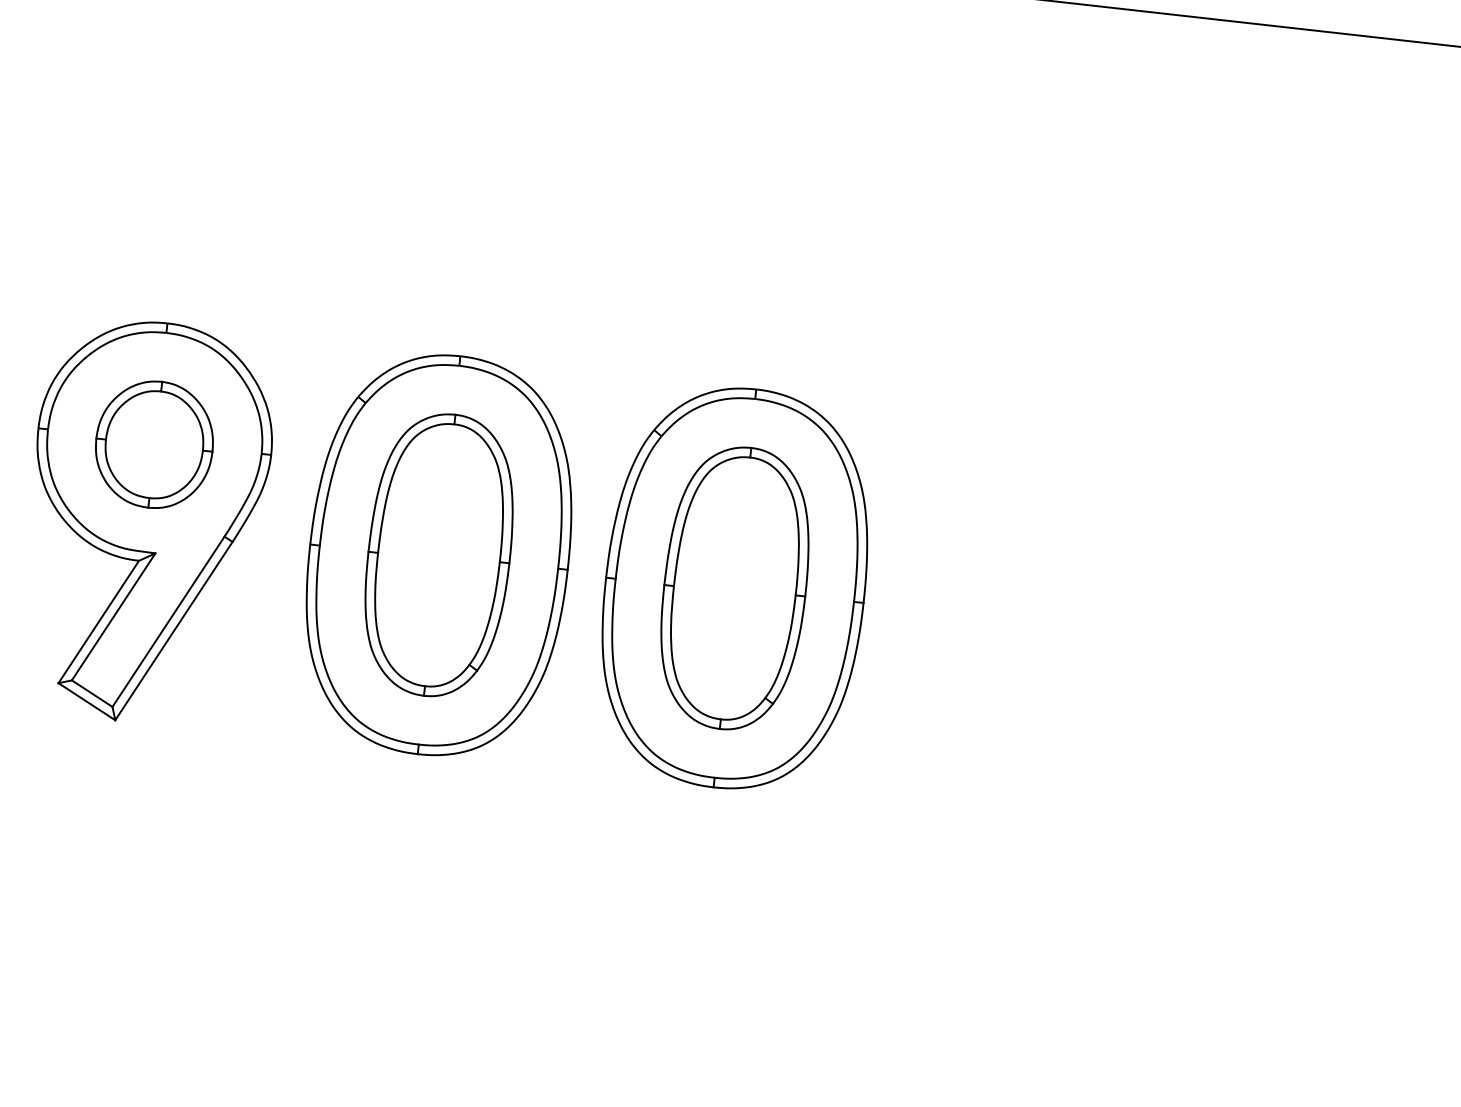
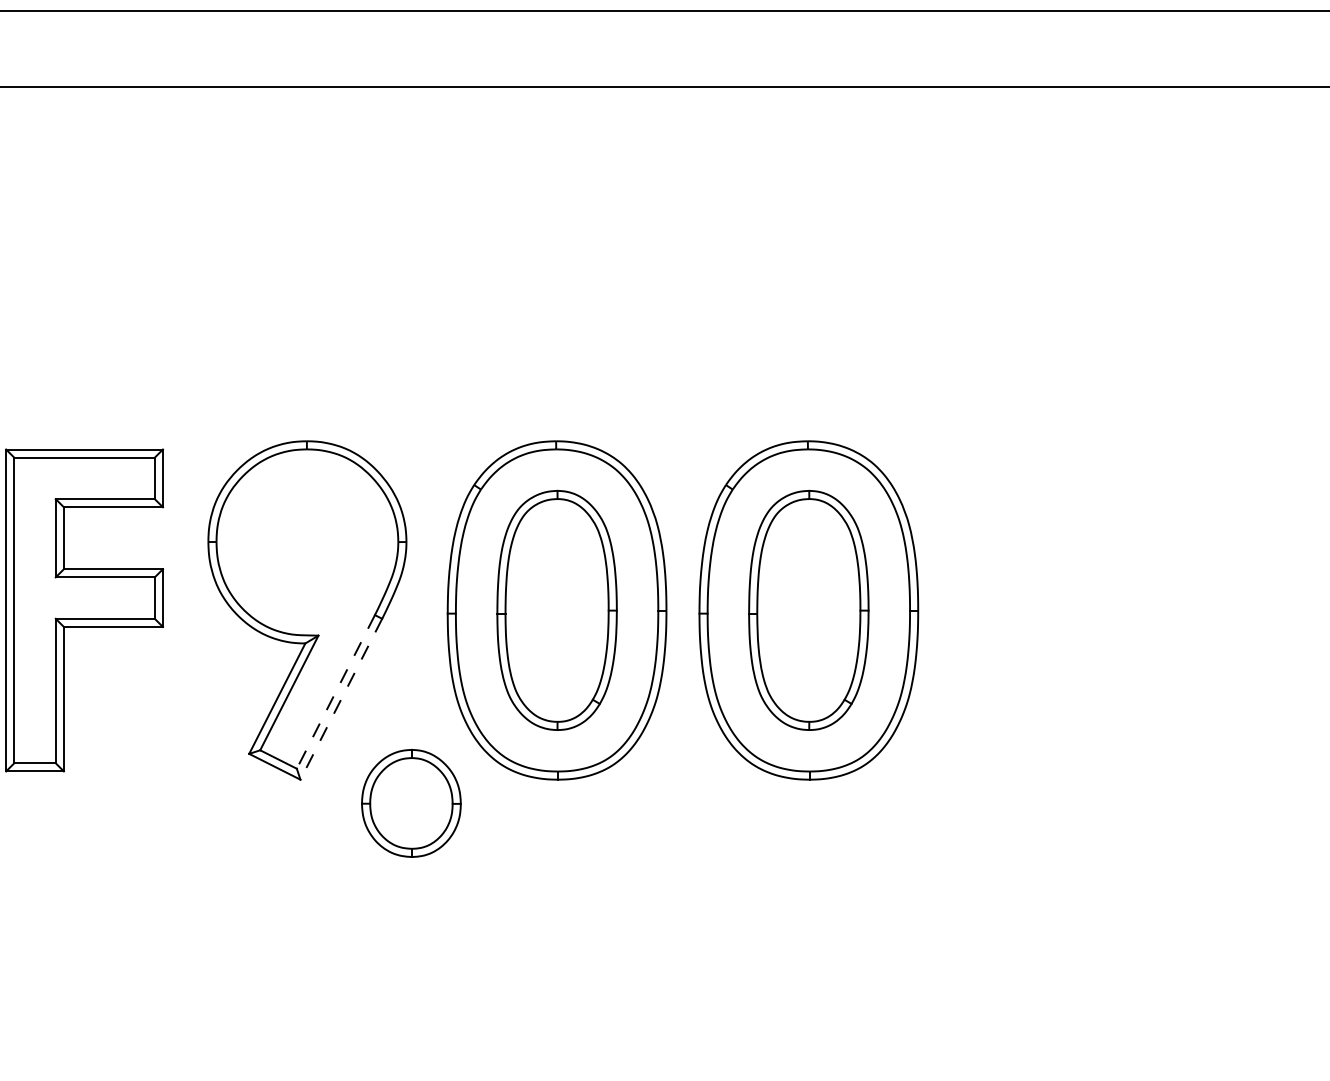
part: (154, 443) -> (411, 802), moved
line: (167, 622) -> (335, 692), solid -> dashed
line: (174, 631) -> (341, 699), solid -> dashed

